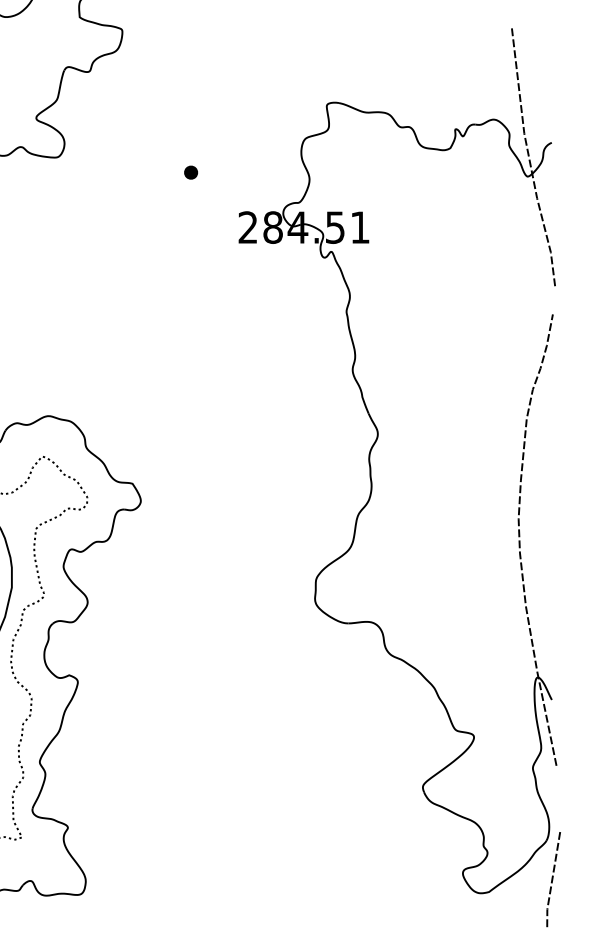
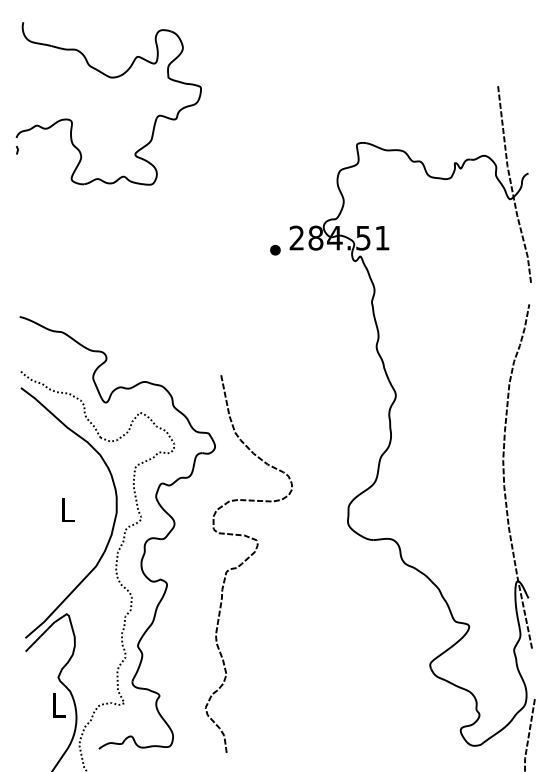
part: (191, 172) -> (275, 250), moved
curve: (183, 650) -> (247, 560), added

